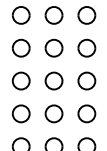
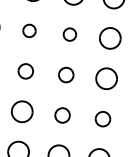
part: (20, 47) -> (28, 30), size x0.6
part: (53, 47) -> (69, 33), size x0.6
part: (20, 80) -> (25, 70), size x0.7
part: (53, 80) -> (65, 74), size x0.7
part: (53, 113) -> (61, 114), size x0.7
part: (86, 113) -> (102, 118), size x0.7

